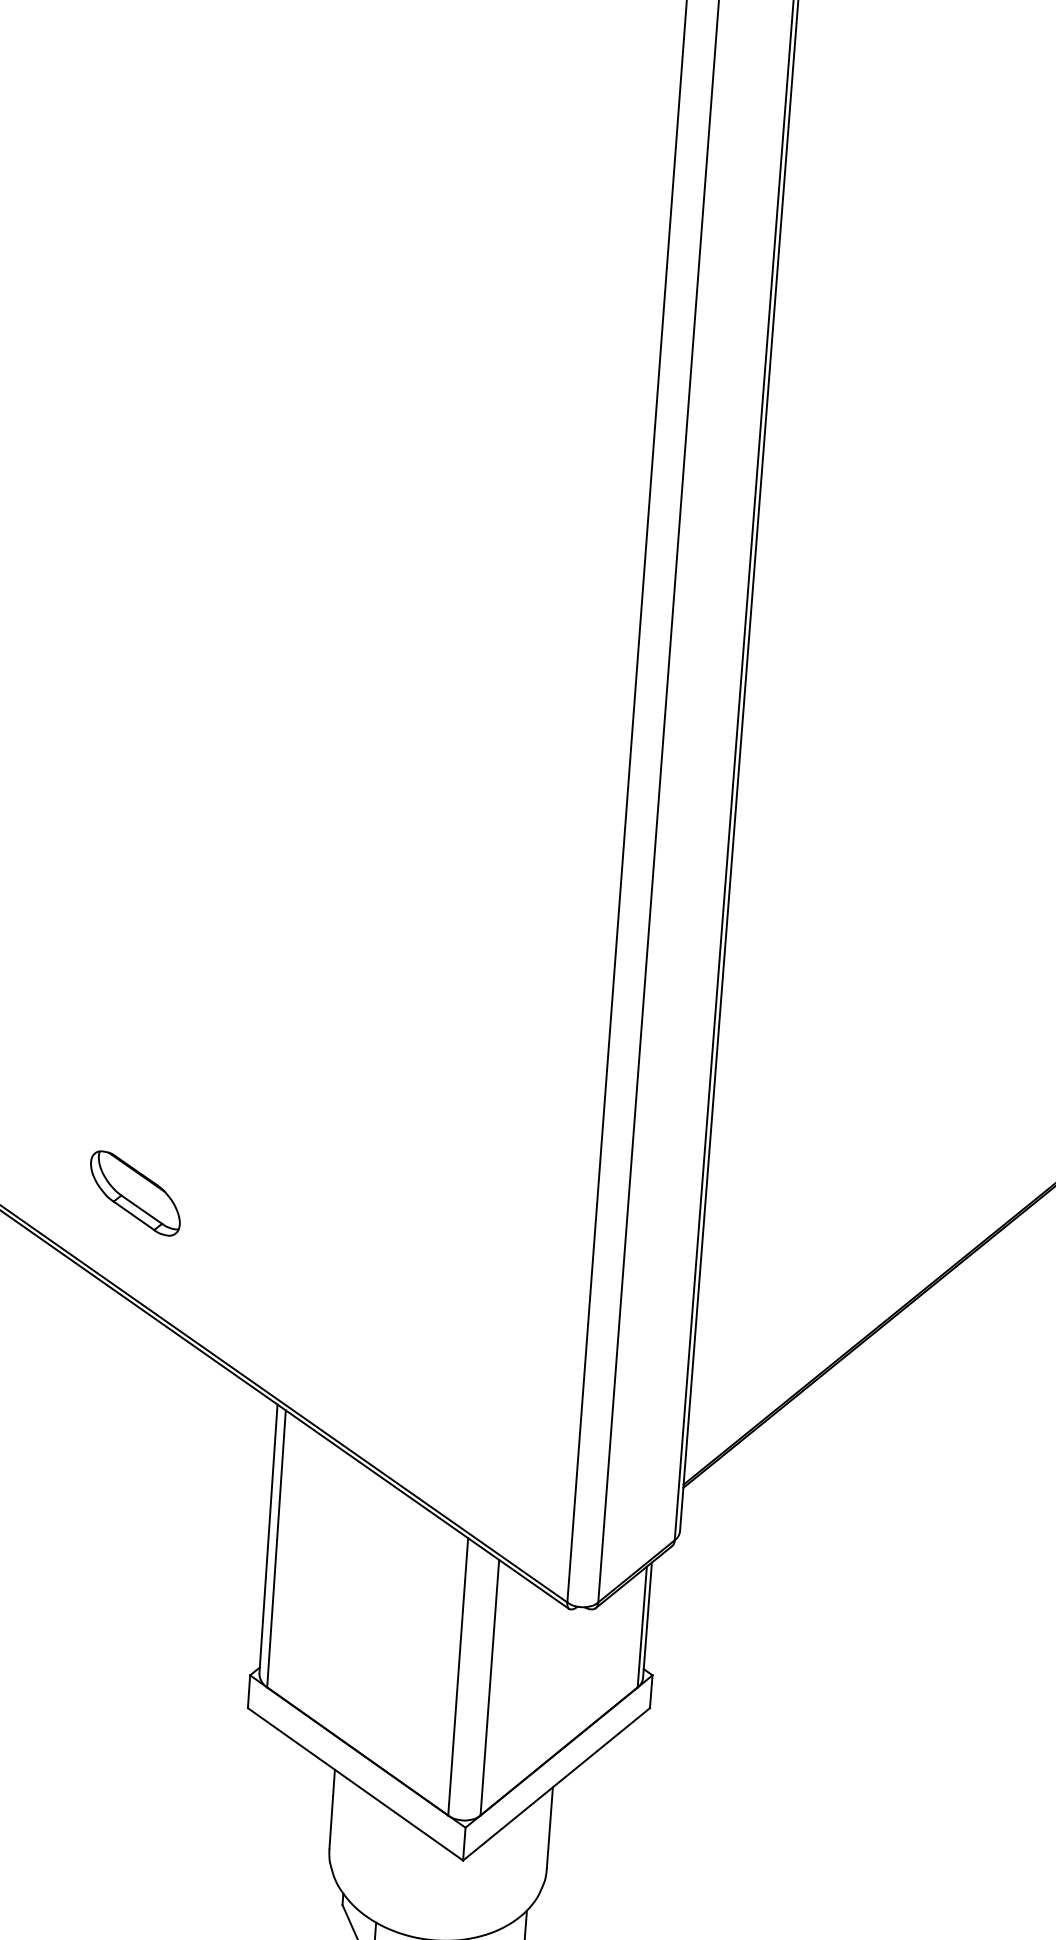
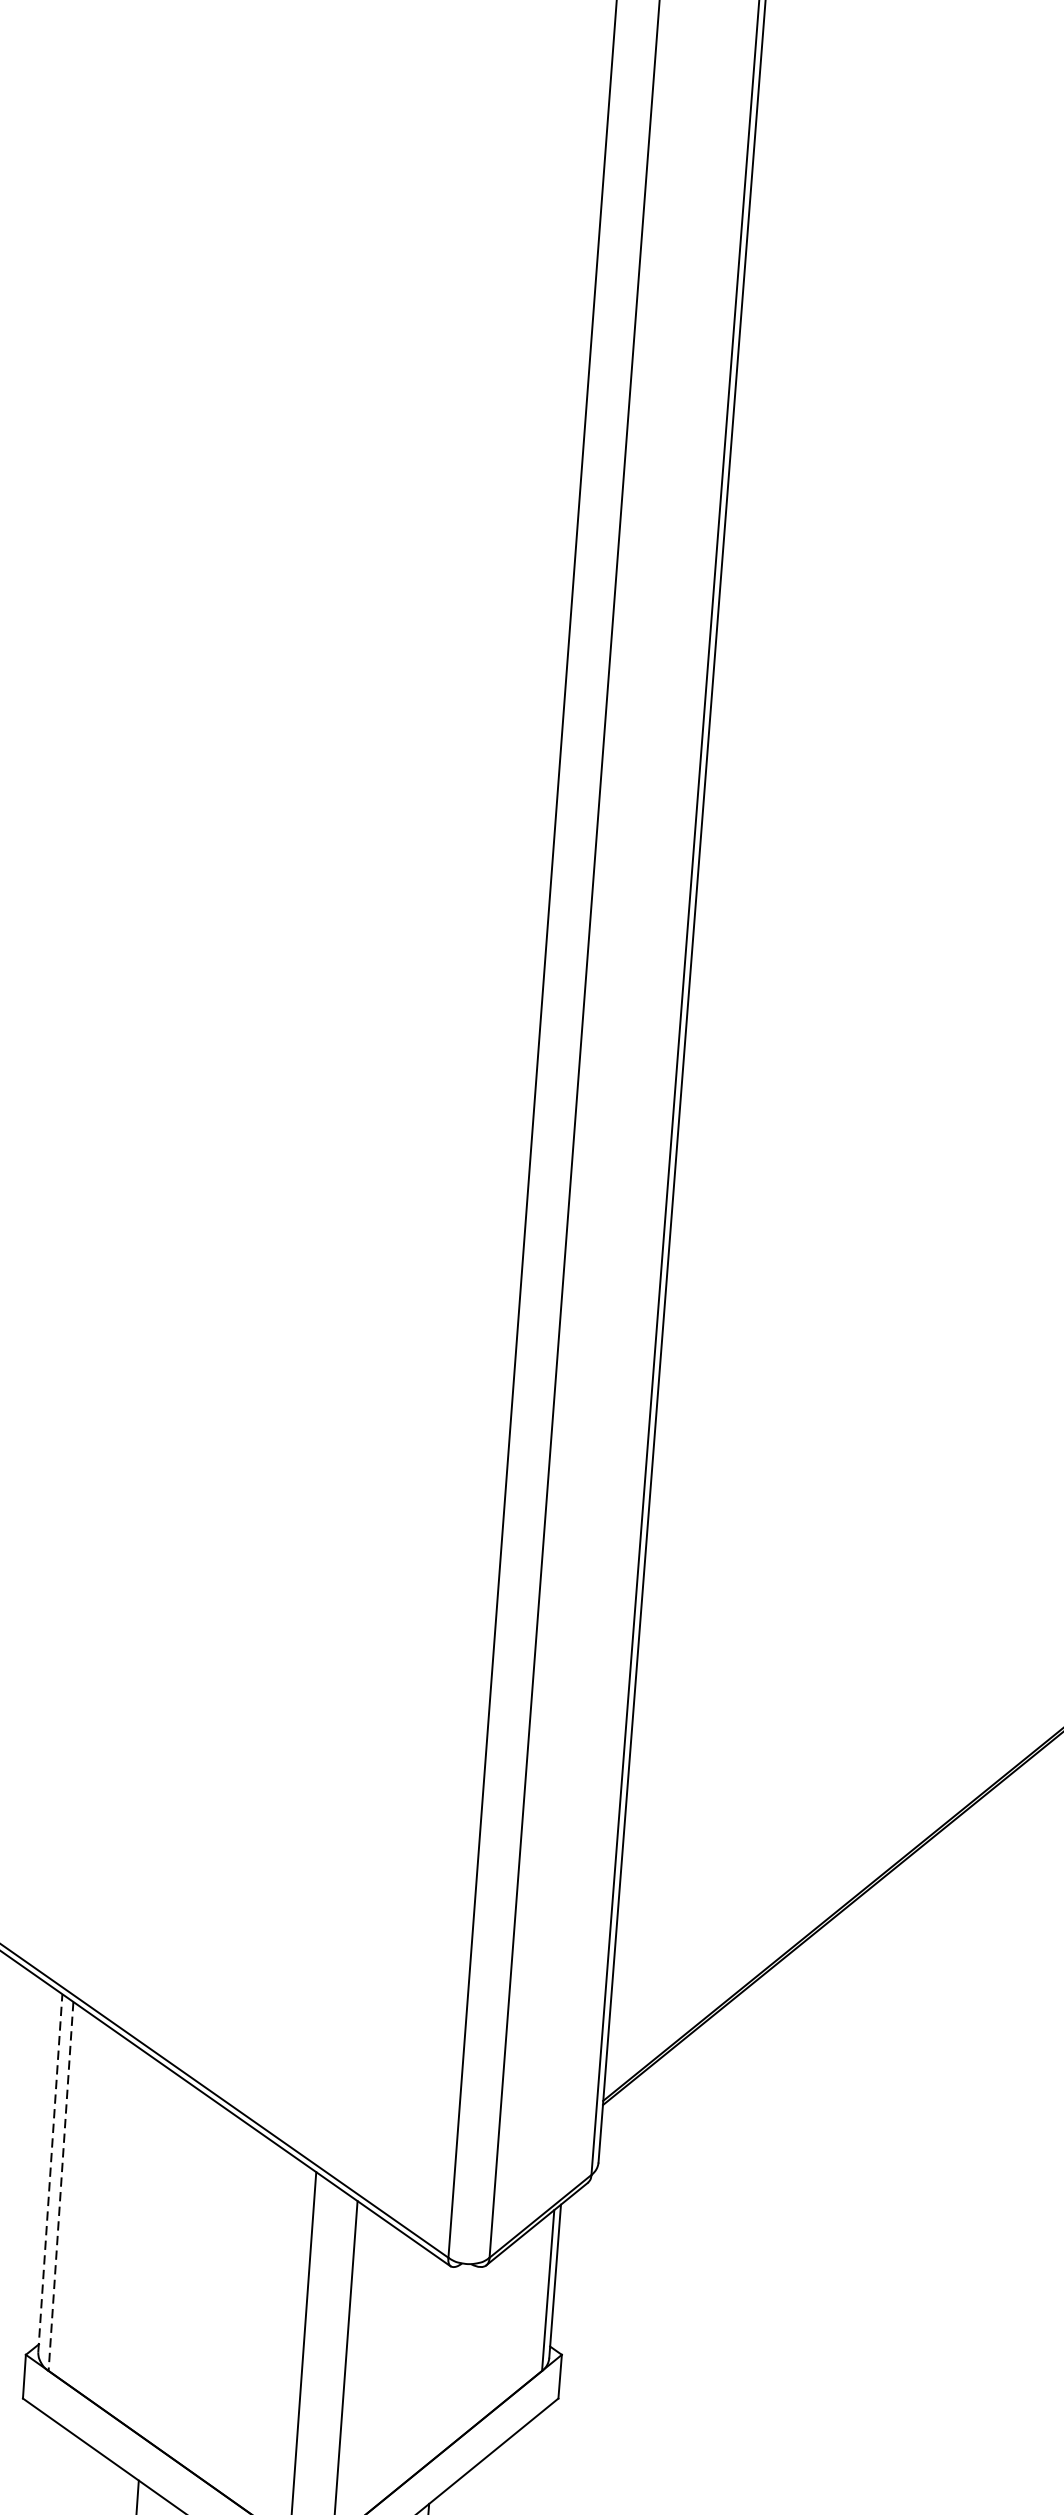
line: (268, 1539) -> (50, 2173), solid -> dashed
line: (276, 1548) -> (61, 2185), solid -> dashed

